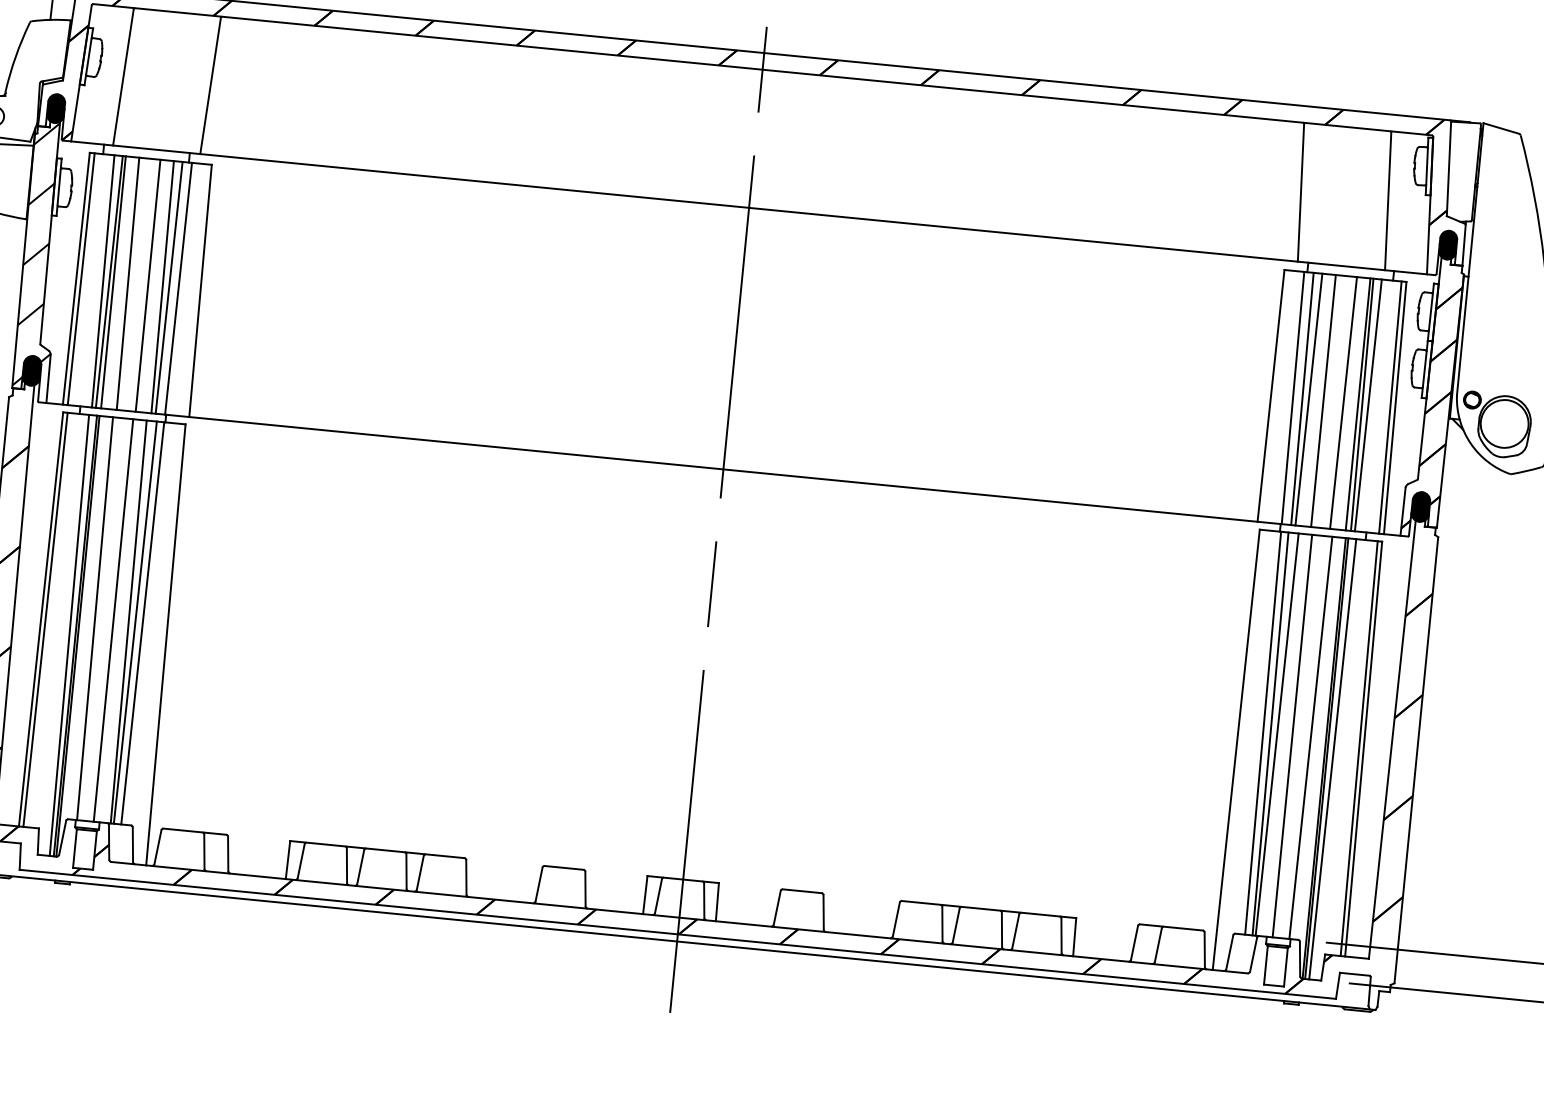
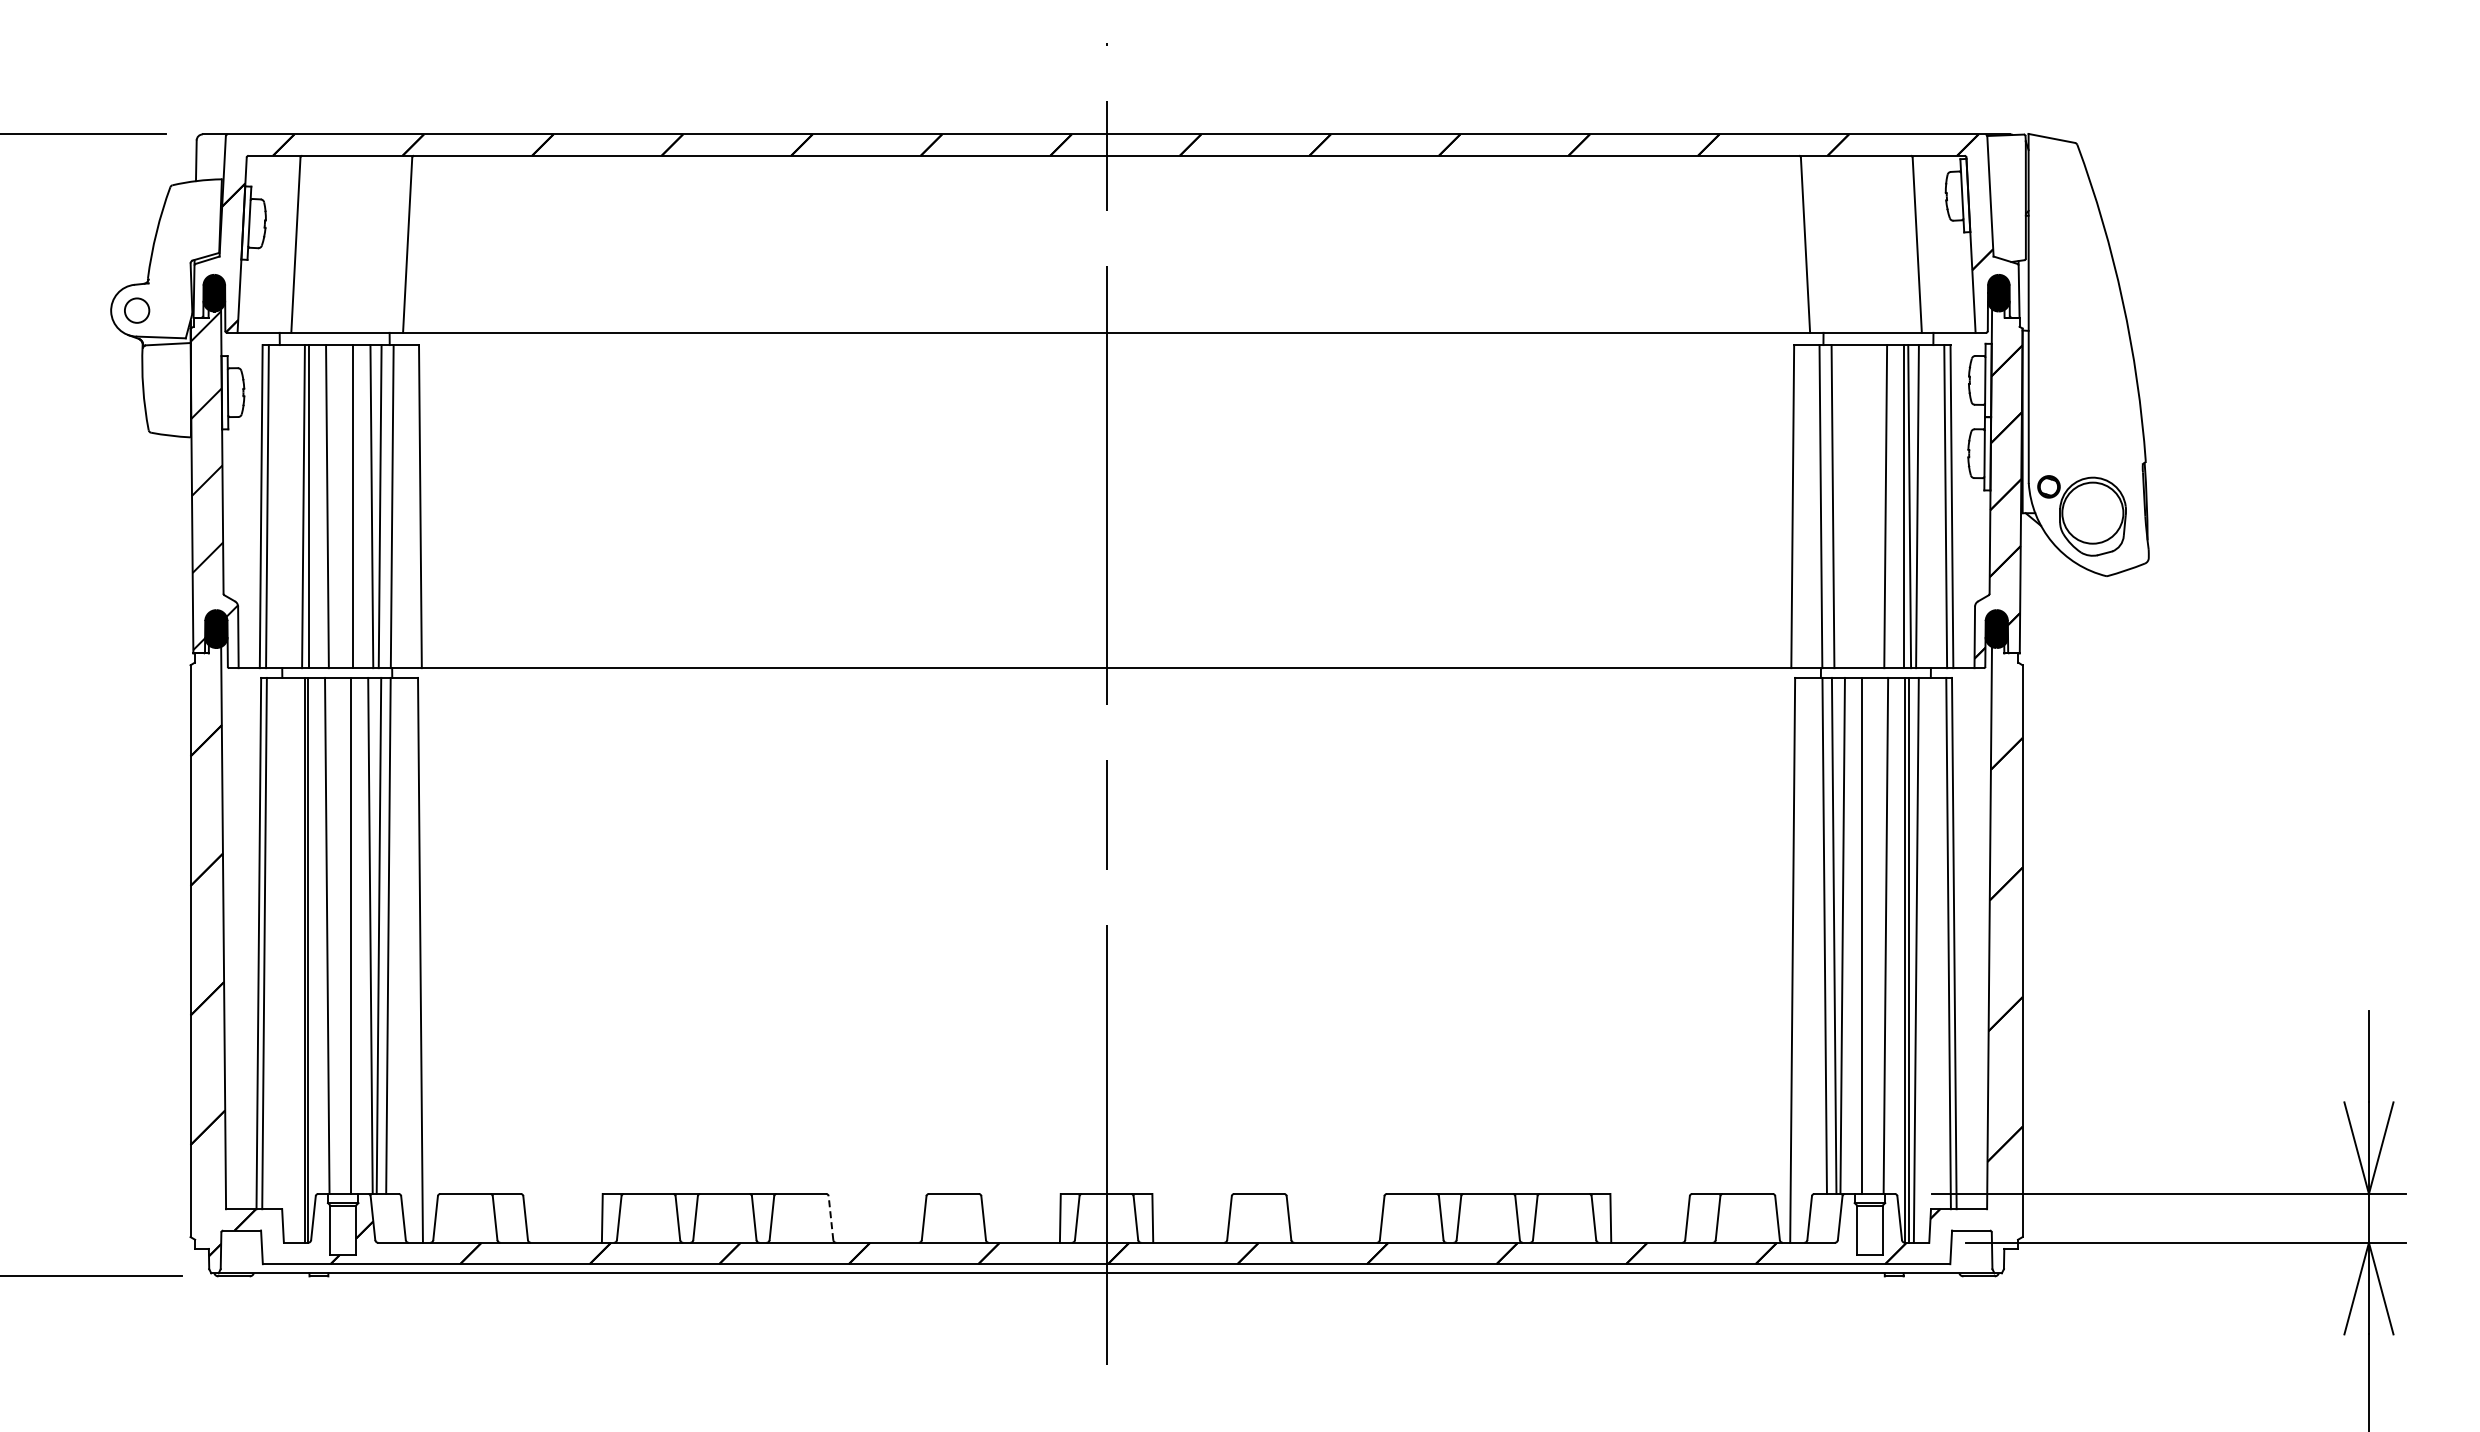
line: (103, 281) -> (295, 506), removed
line: (1308, 399) -> (1840, 506), removed
line: (1323, 400) -> (1859, 506), removed
line: (69, 634) -> (296, 959), removed
line: (466, 876) -> (830, 1217), solid -> dashed

